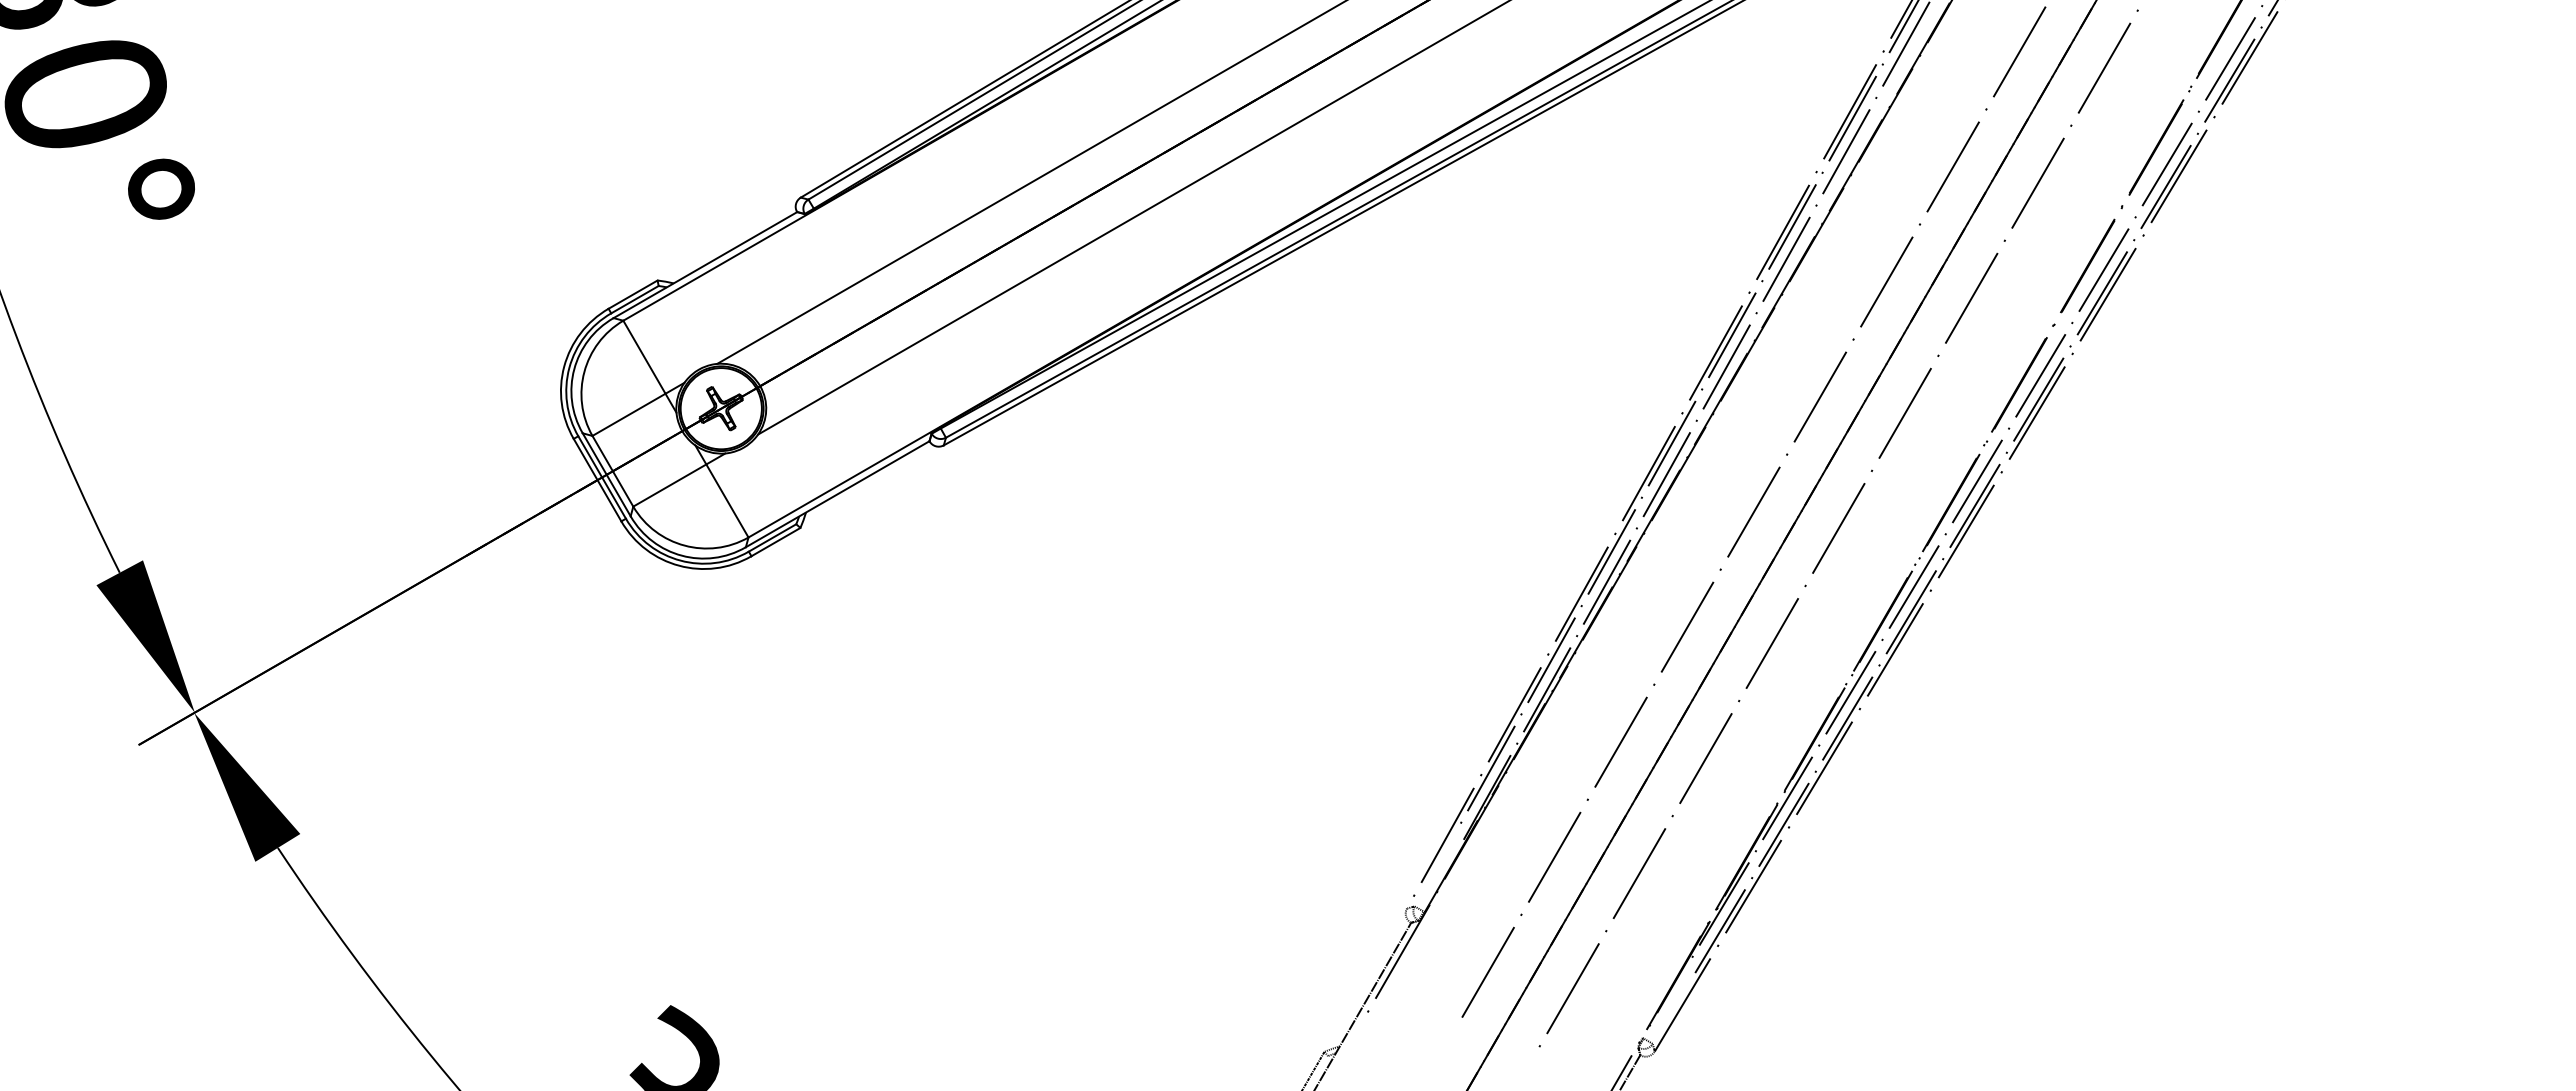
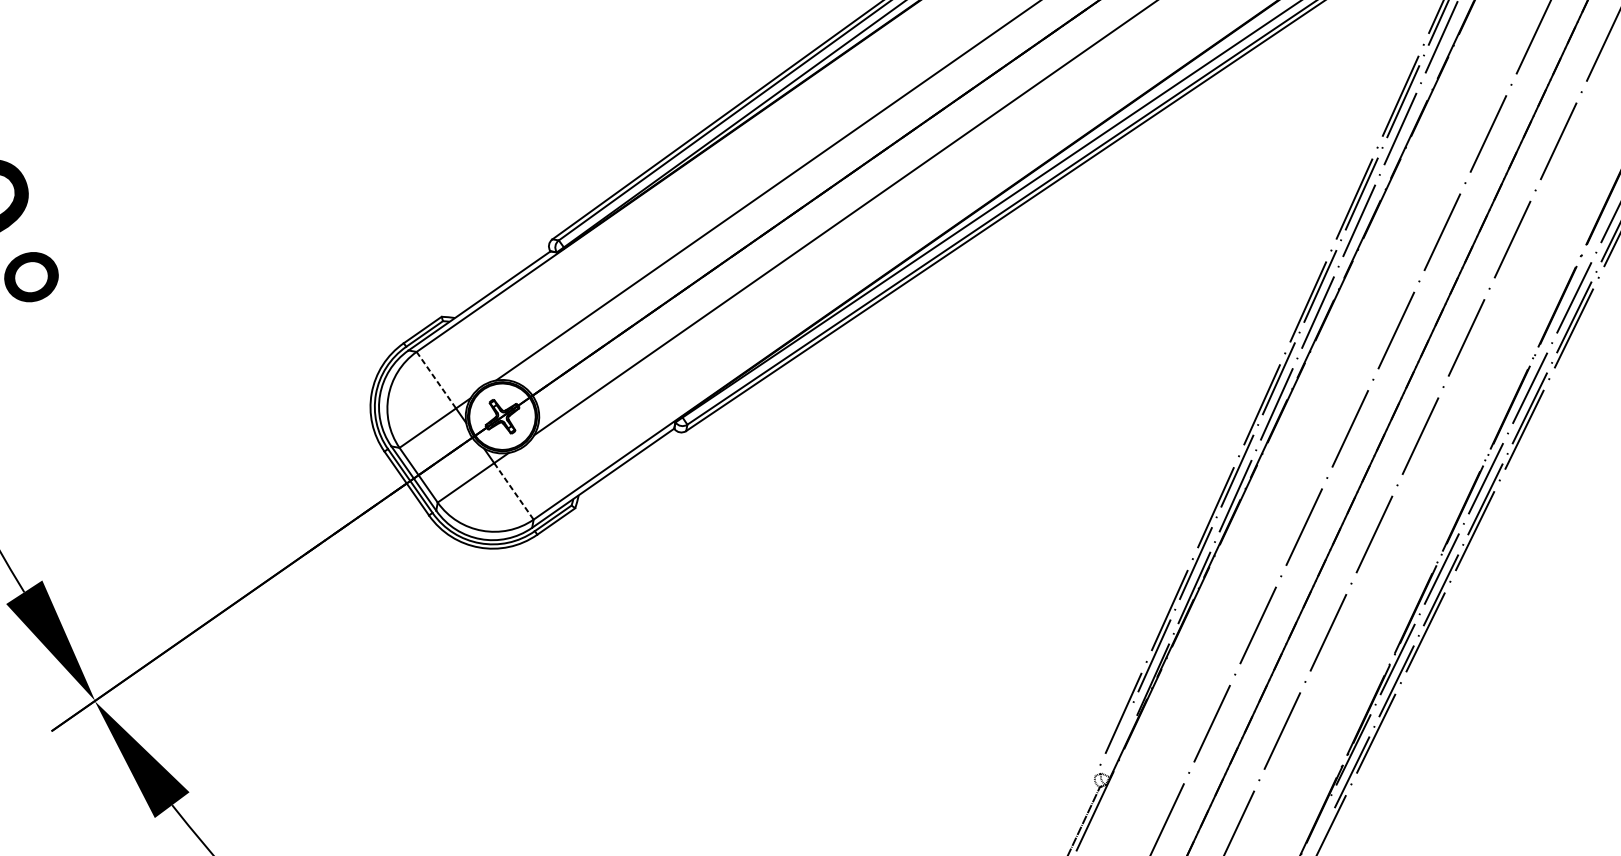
line: (644, 357) -> (436, 380), solid -> dashed
line: (727, 501) -> (514, 491), solid -> dashed

